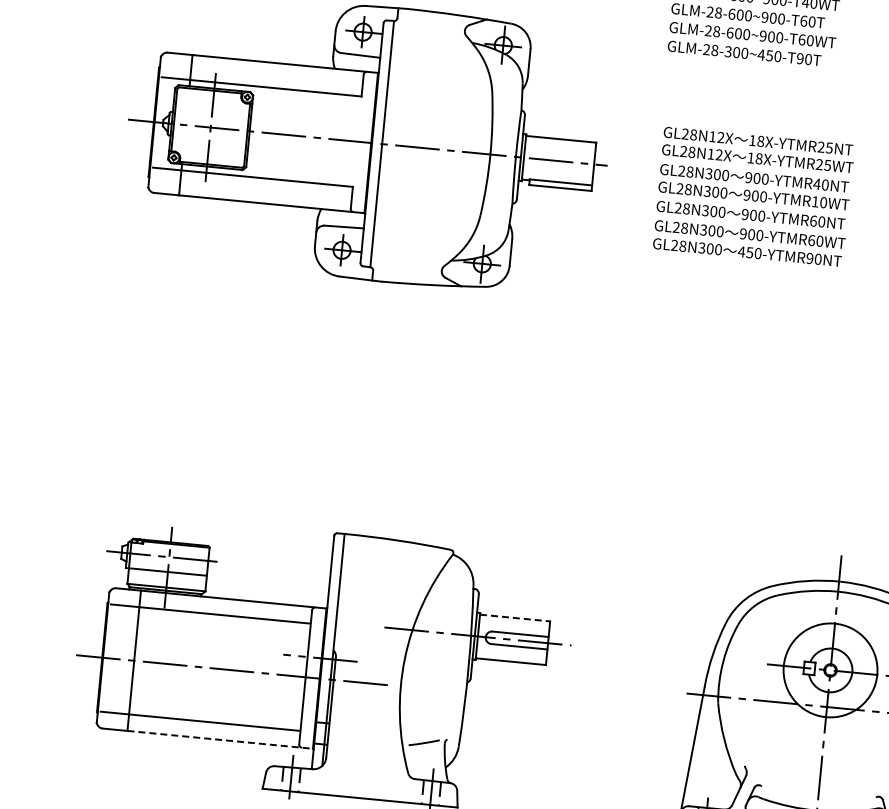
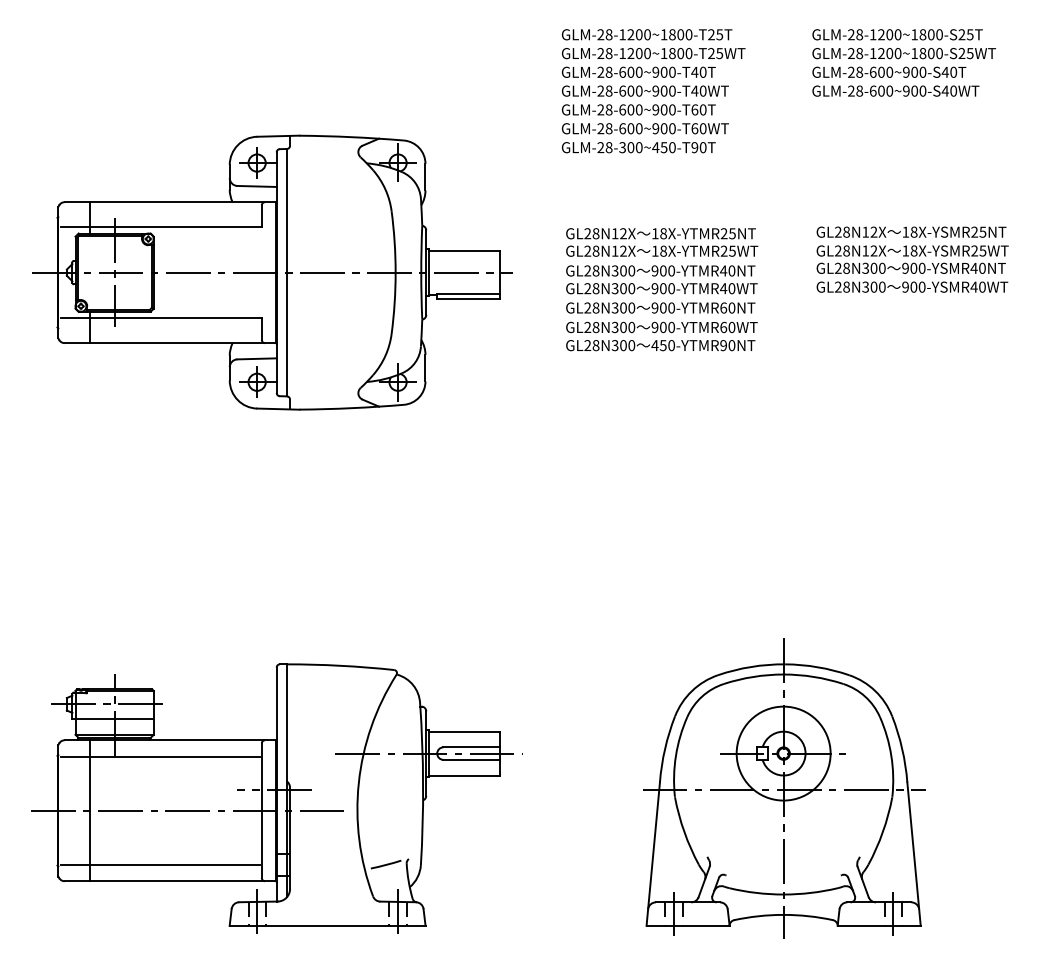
text: (815, 201) -> (723, 288), 900-YTMR10WT -> 900-YTMR40WT
line: (515, 617) -> (465, 731), dashed -> solid
line: (220, 740) -> (183, 881), dashed -> solid

